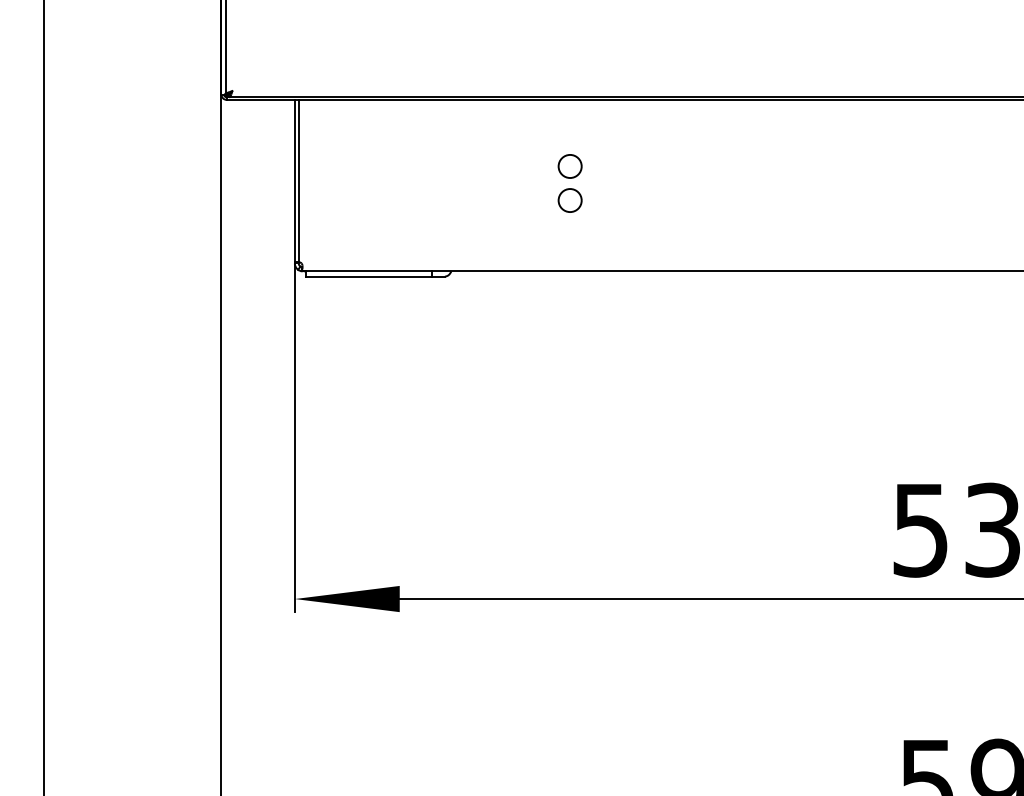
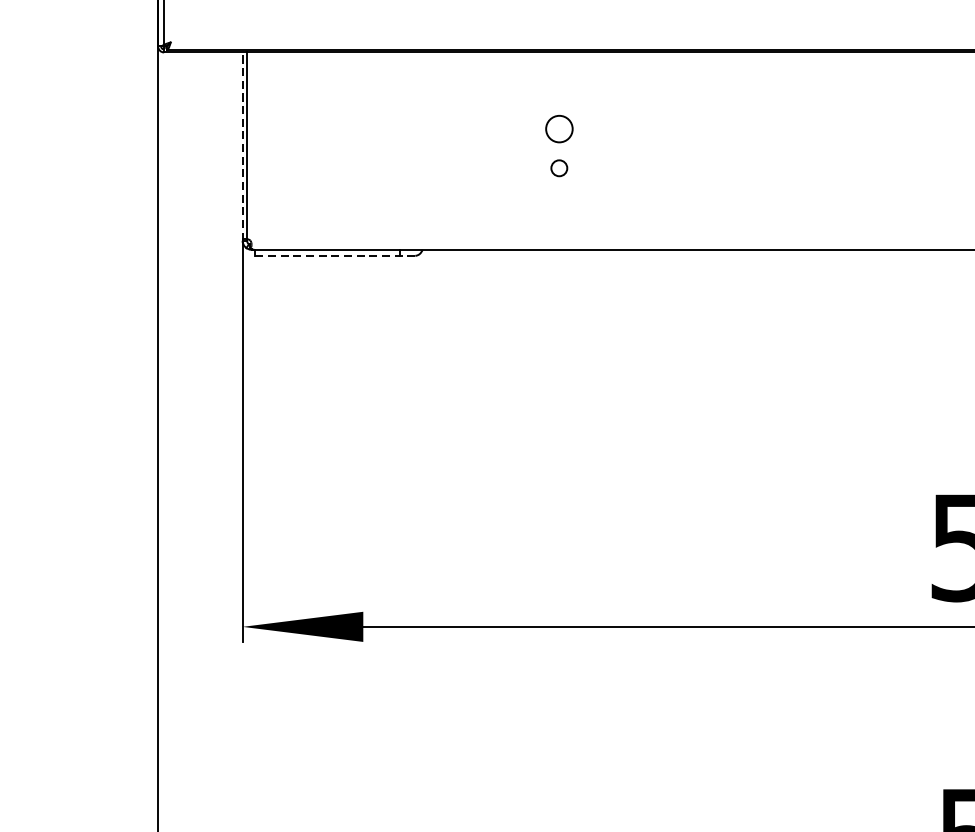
line: (294, 181) -> (242, 146), solid -> dashed
circle: (569, 200) -> (558, 168), size x0.6
line: (375, 276) -> (335, 255), solid -> dashed

